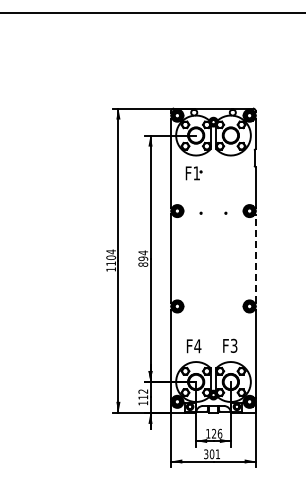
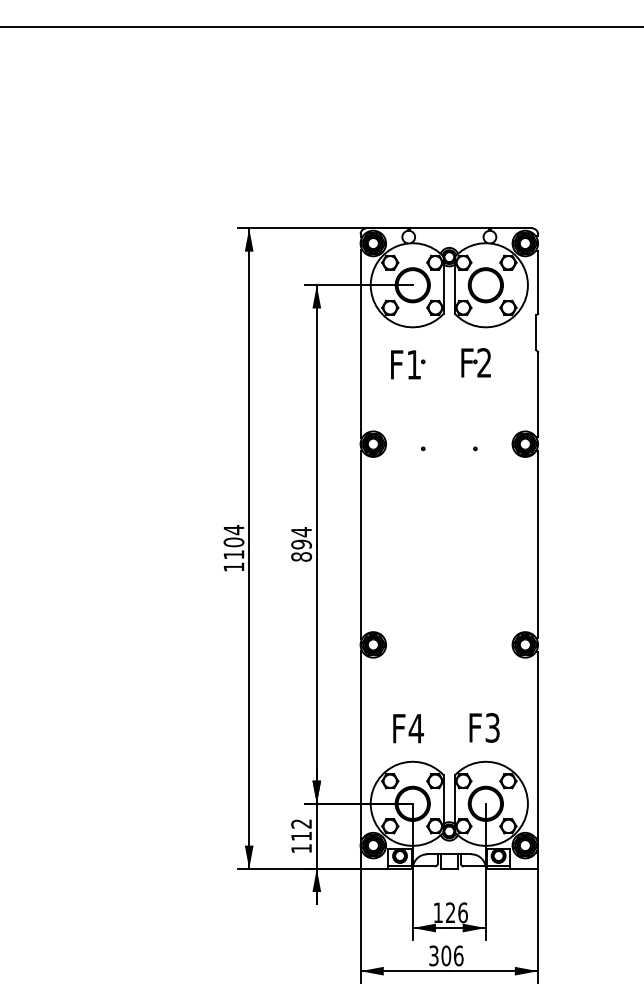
part: (226, 172) -> (476, 363), added
line: (255, 258) -> (537, 543), dashed -> solid
text: (217, 454) -> (457, 956), 301 -> 306

